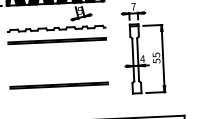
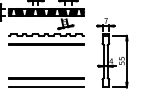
line: (58, 97) -> (45, 87), added

